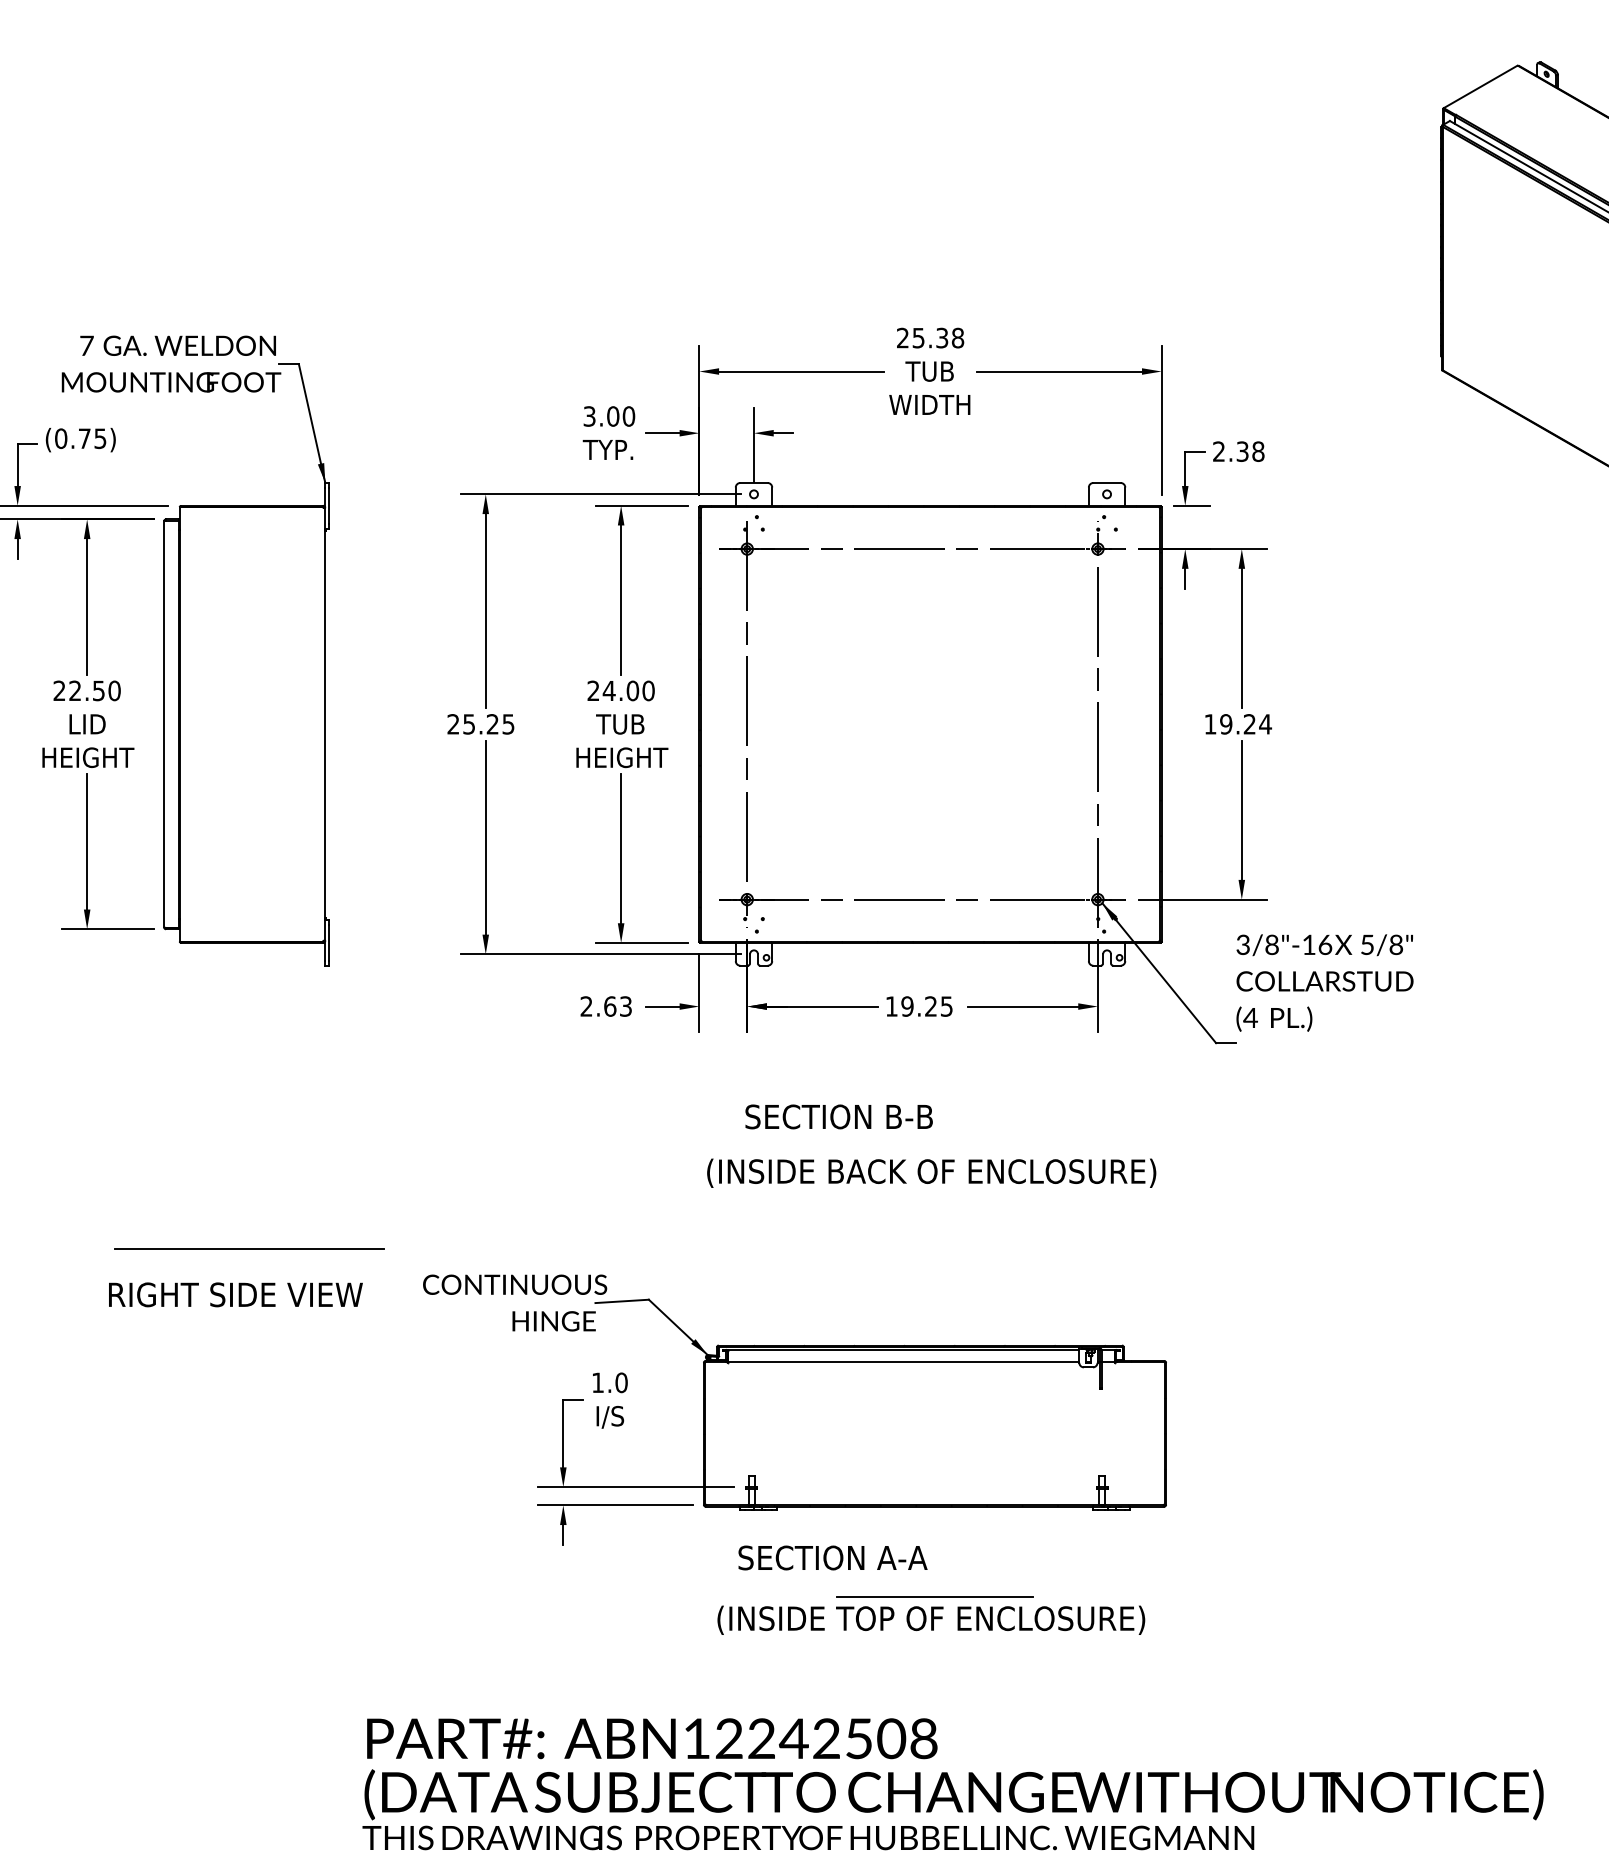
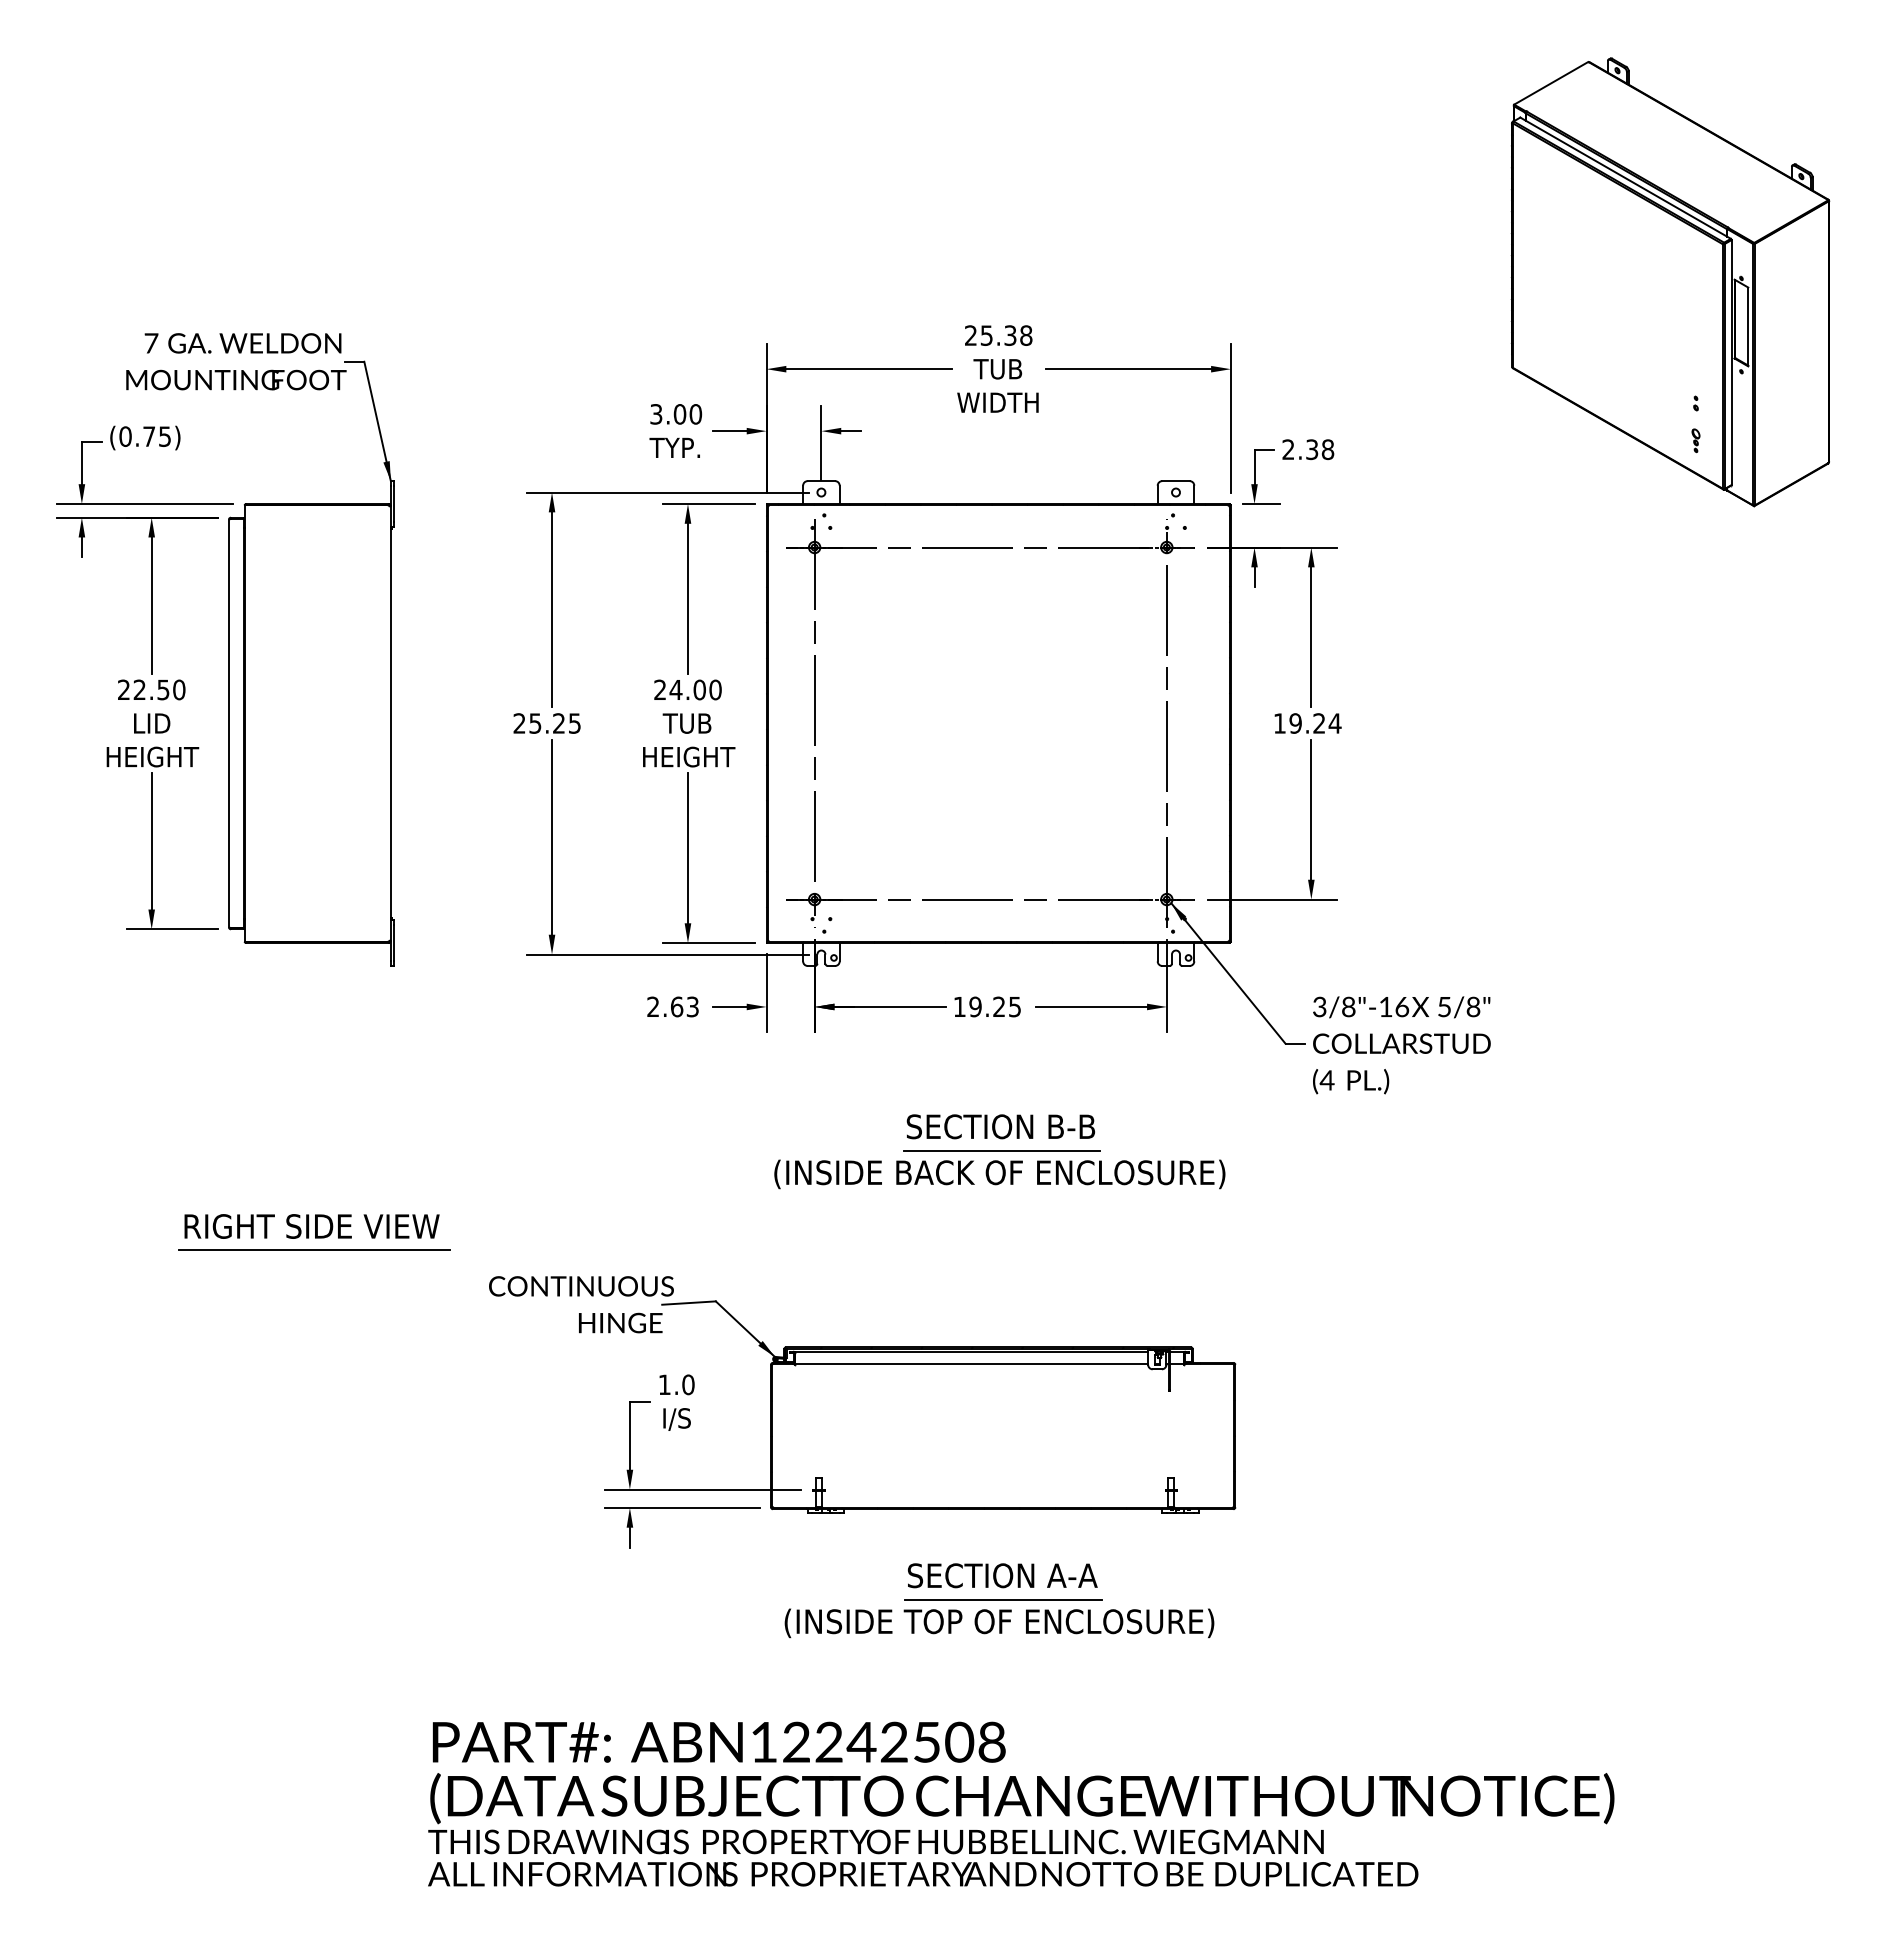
text: (1324, 983) -> (1401, 1045), moved
text: (838, 1116) -> (1000, 1126), moved
line: (933, 1149) -> (1001, 1150), added
text: (235, 1294) -> (311, 1226), moved
text: (832, 1557) -> (1002, 1575), moved

